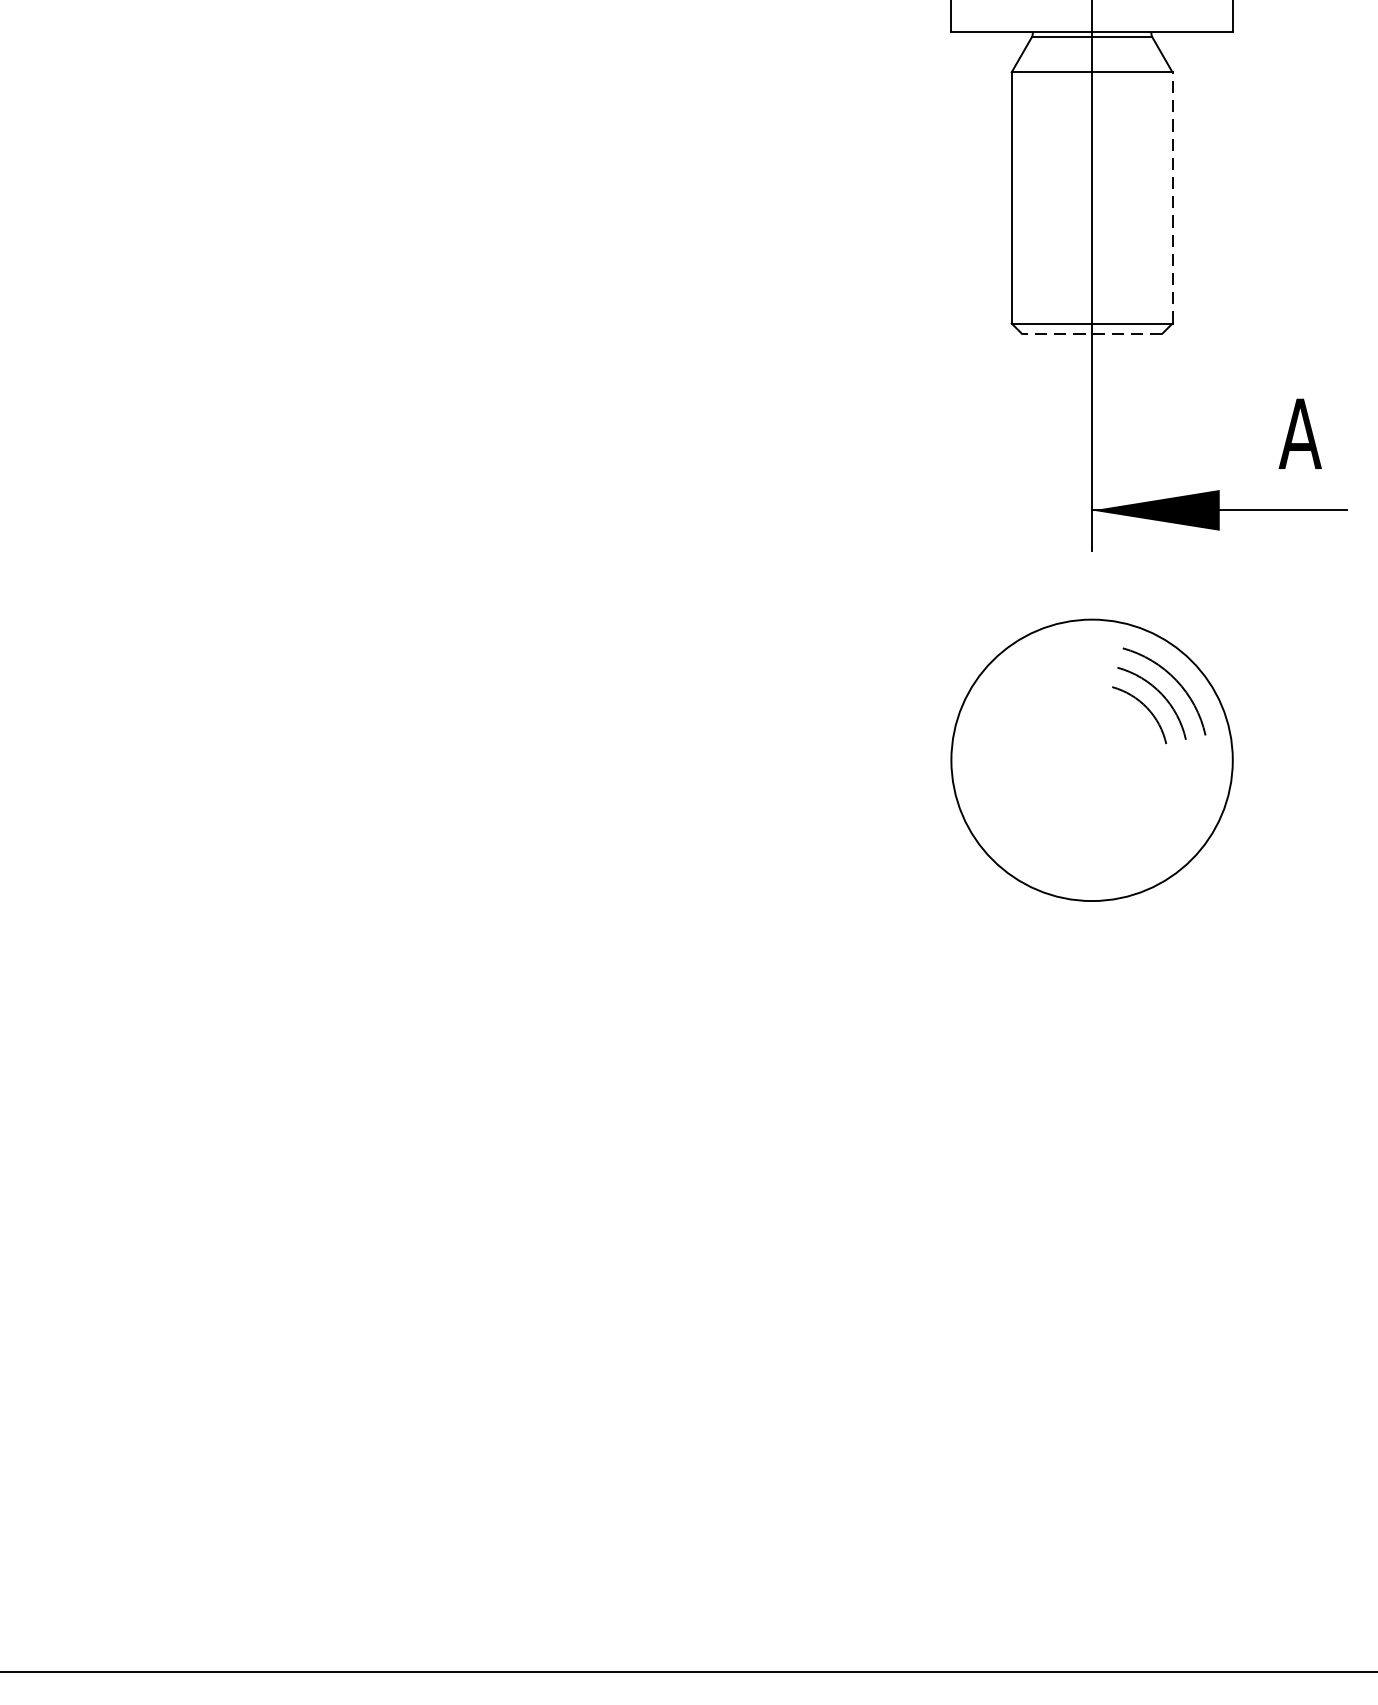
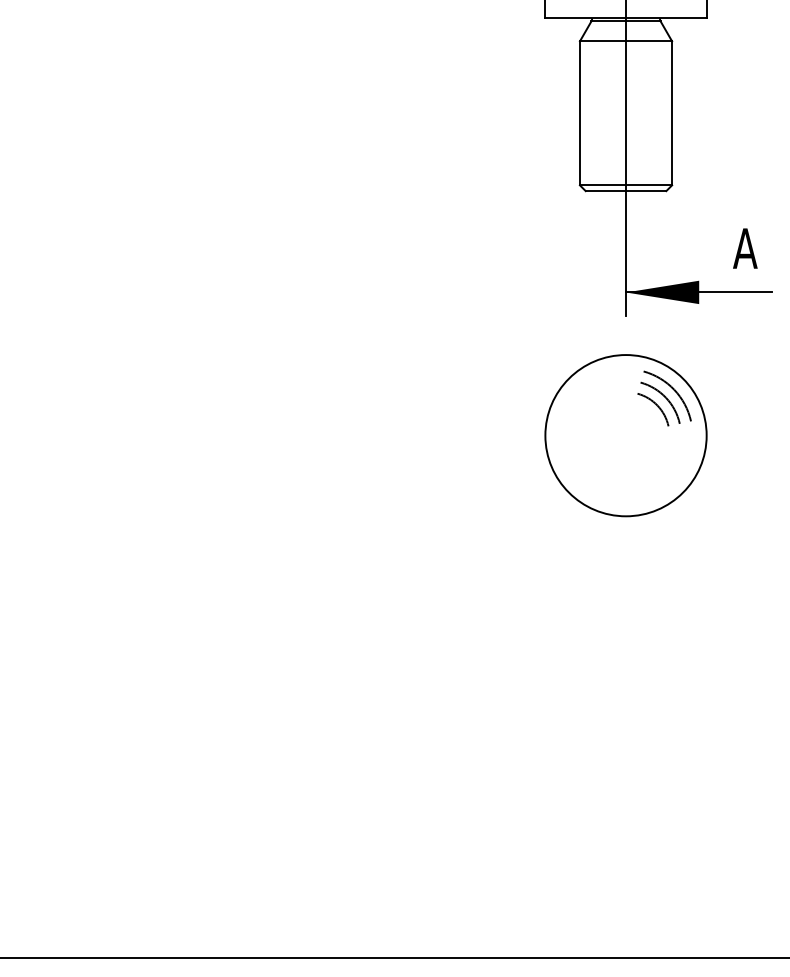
line: (1173, 198) -> (672, 113), dashed -> solid
line: (1091, 334) -> (625, 191), dashed -> solid

